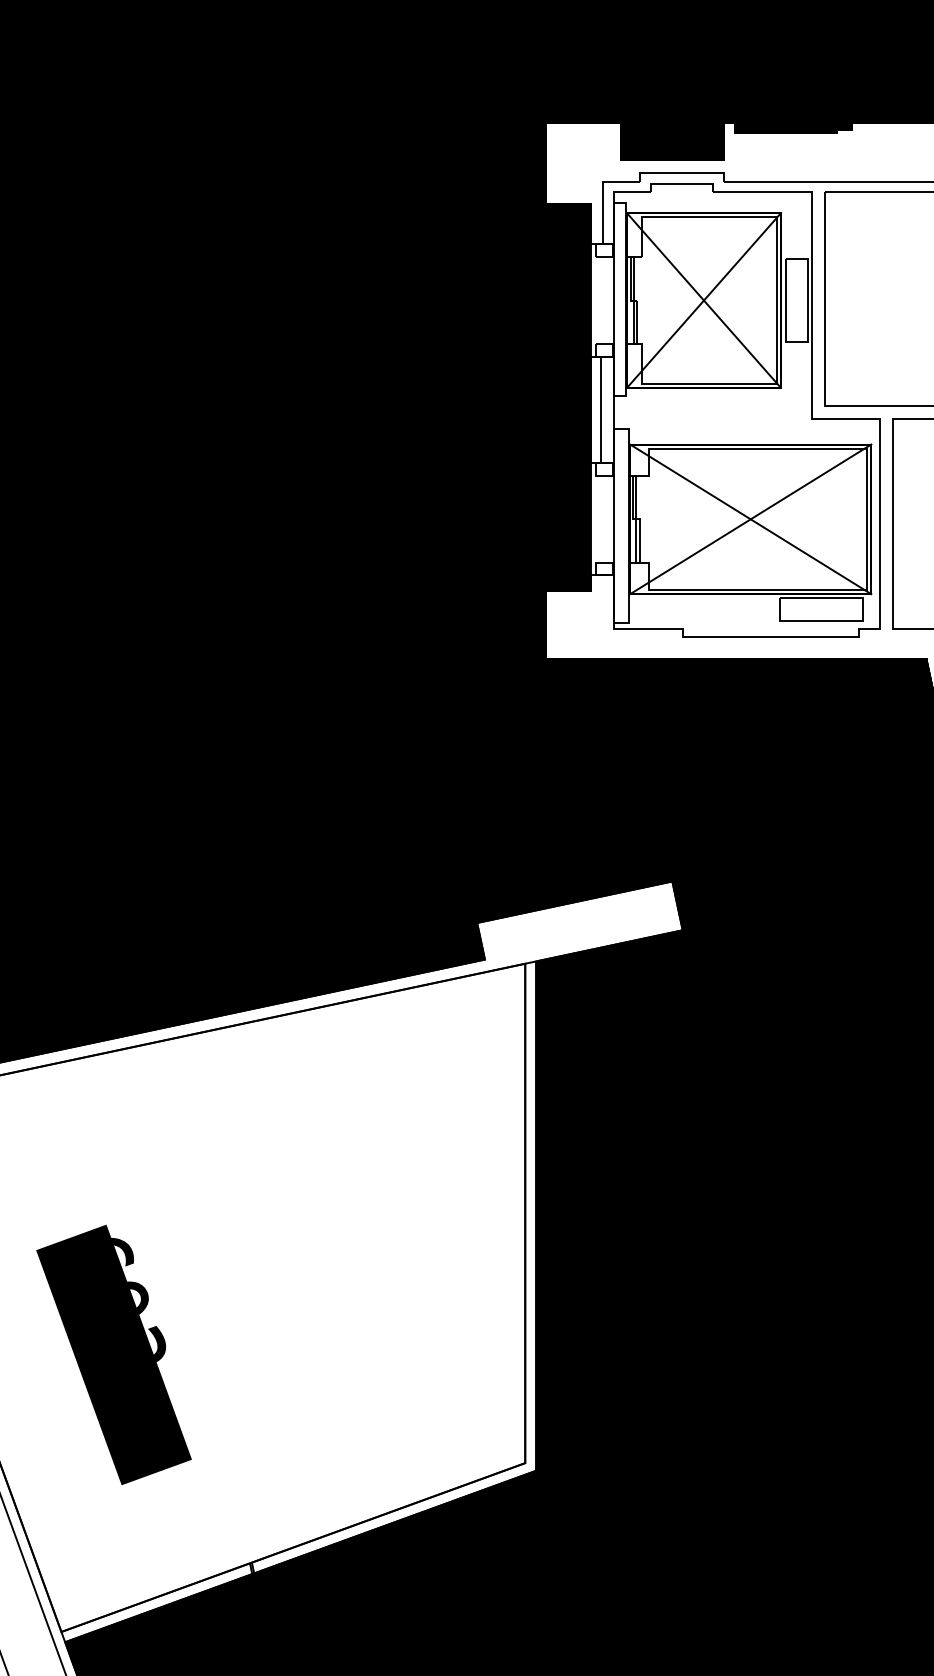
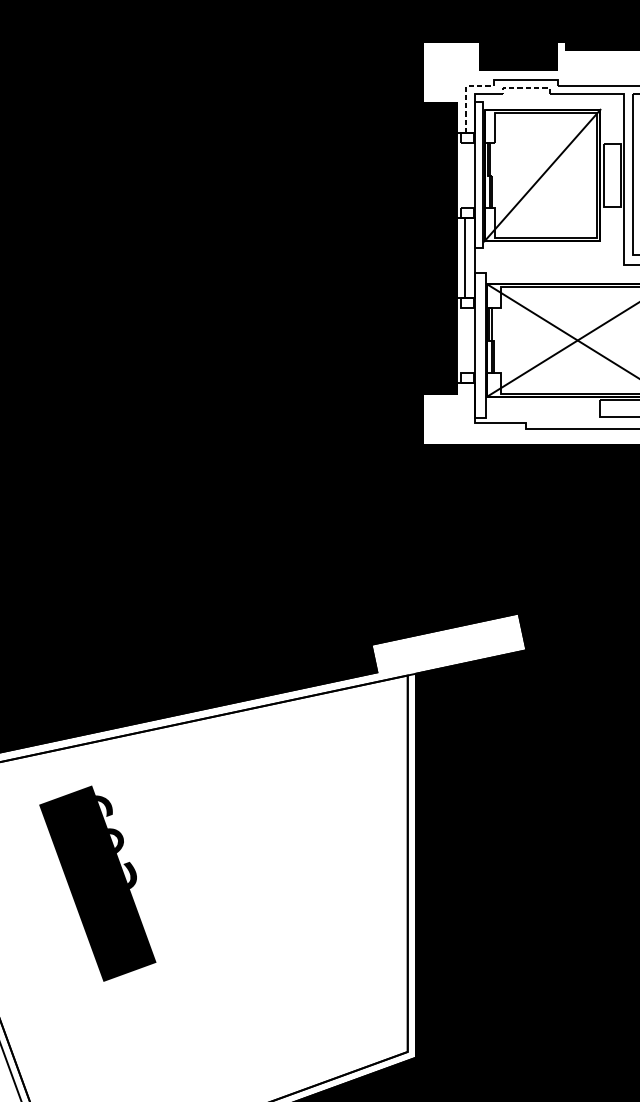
line: (681, 184) -> (525, 88), solid -> dashed
line: (603, 193) -> (466, 94), solid -> dashed
line: (703, 300) -> (542, 175), removed
text: (113, 1354) -> (97, 883), moved

